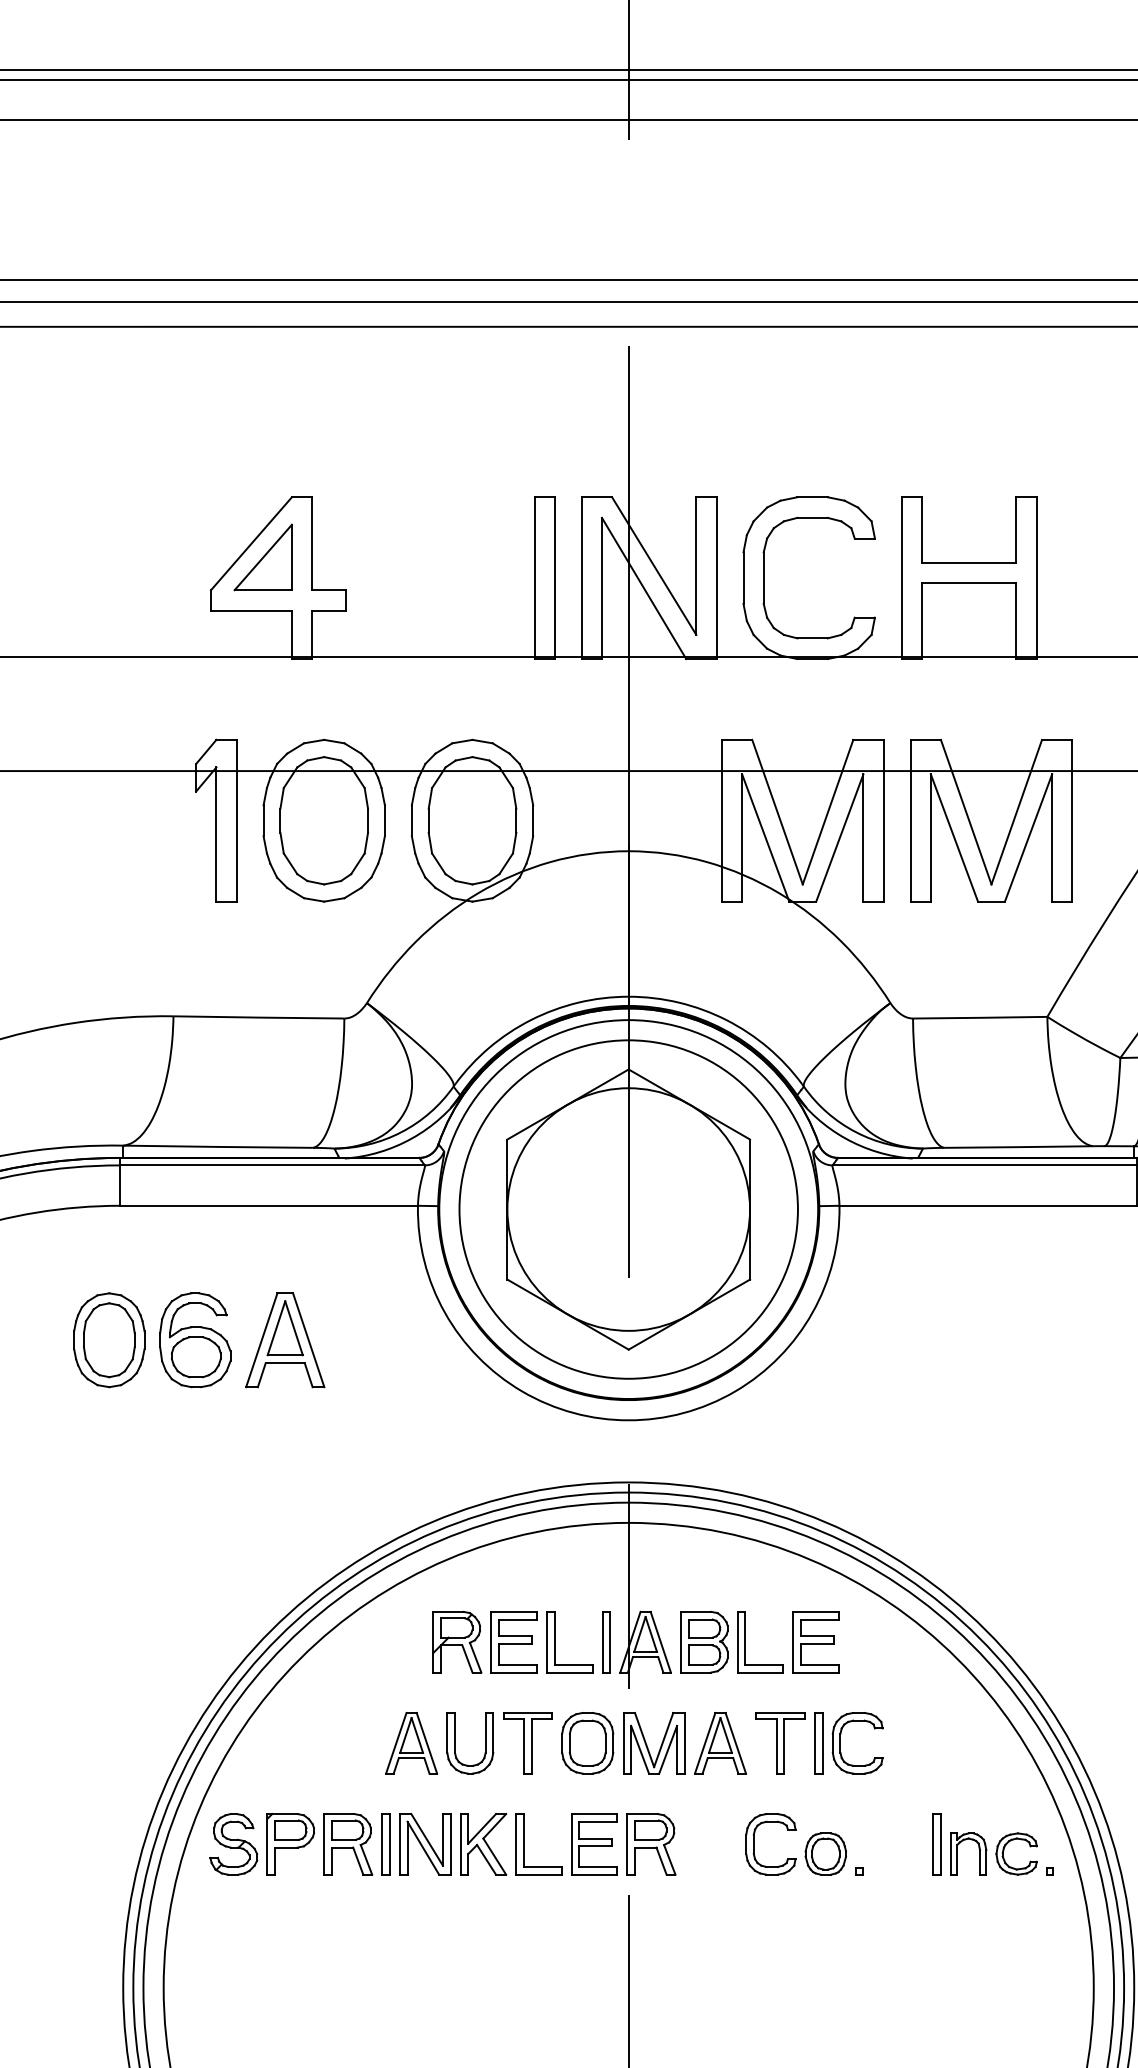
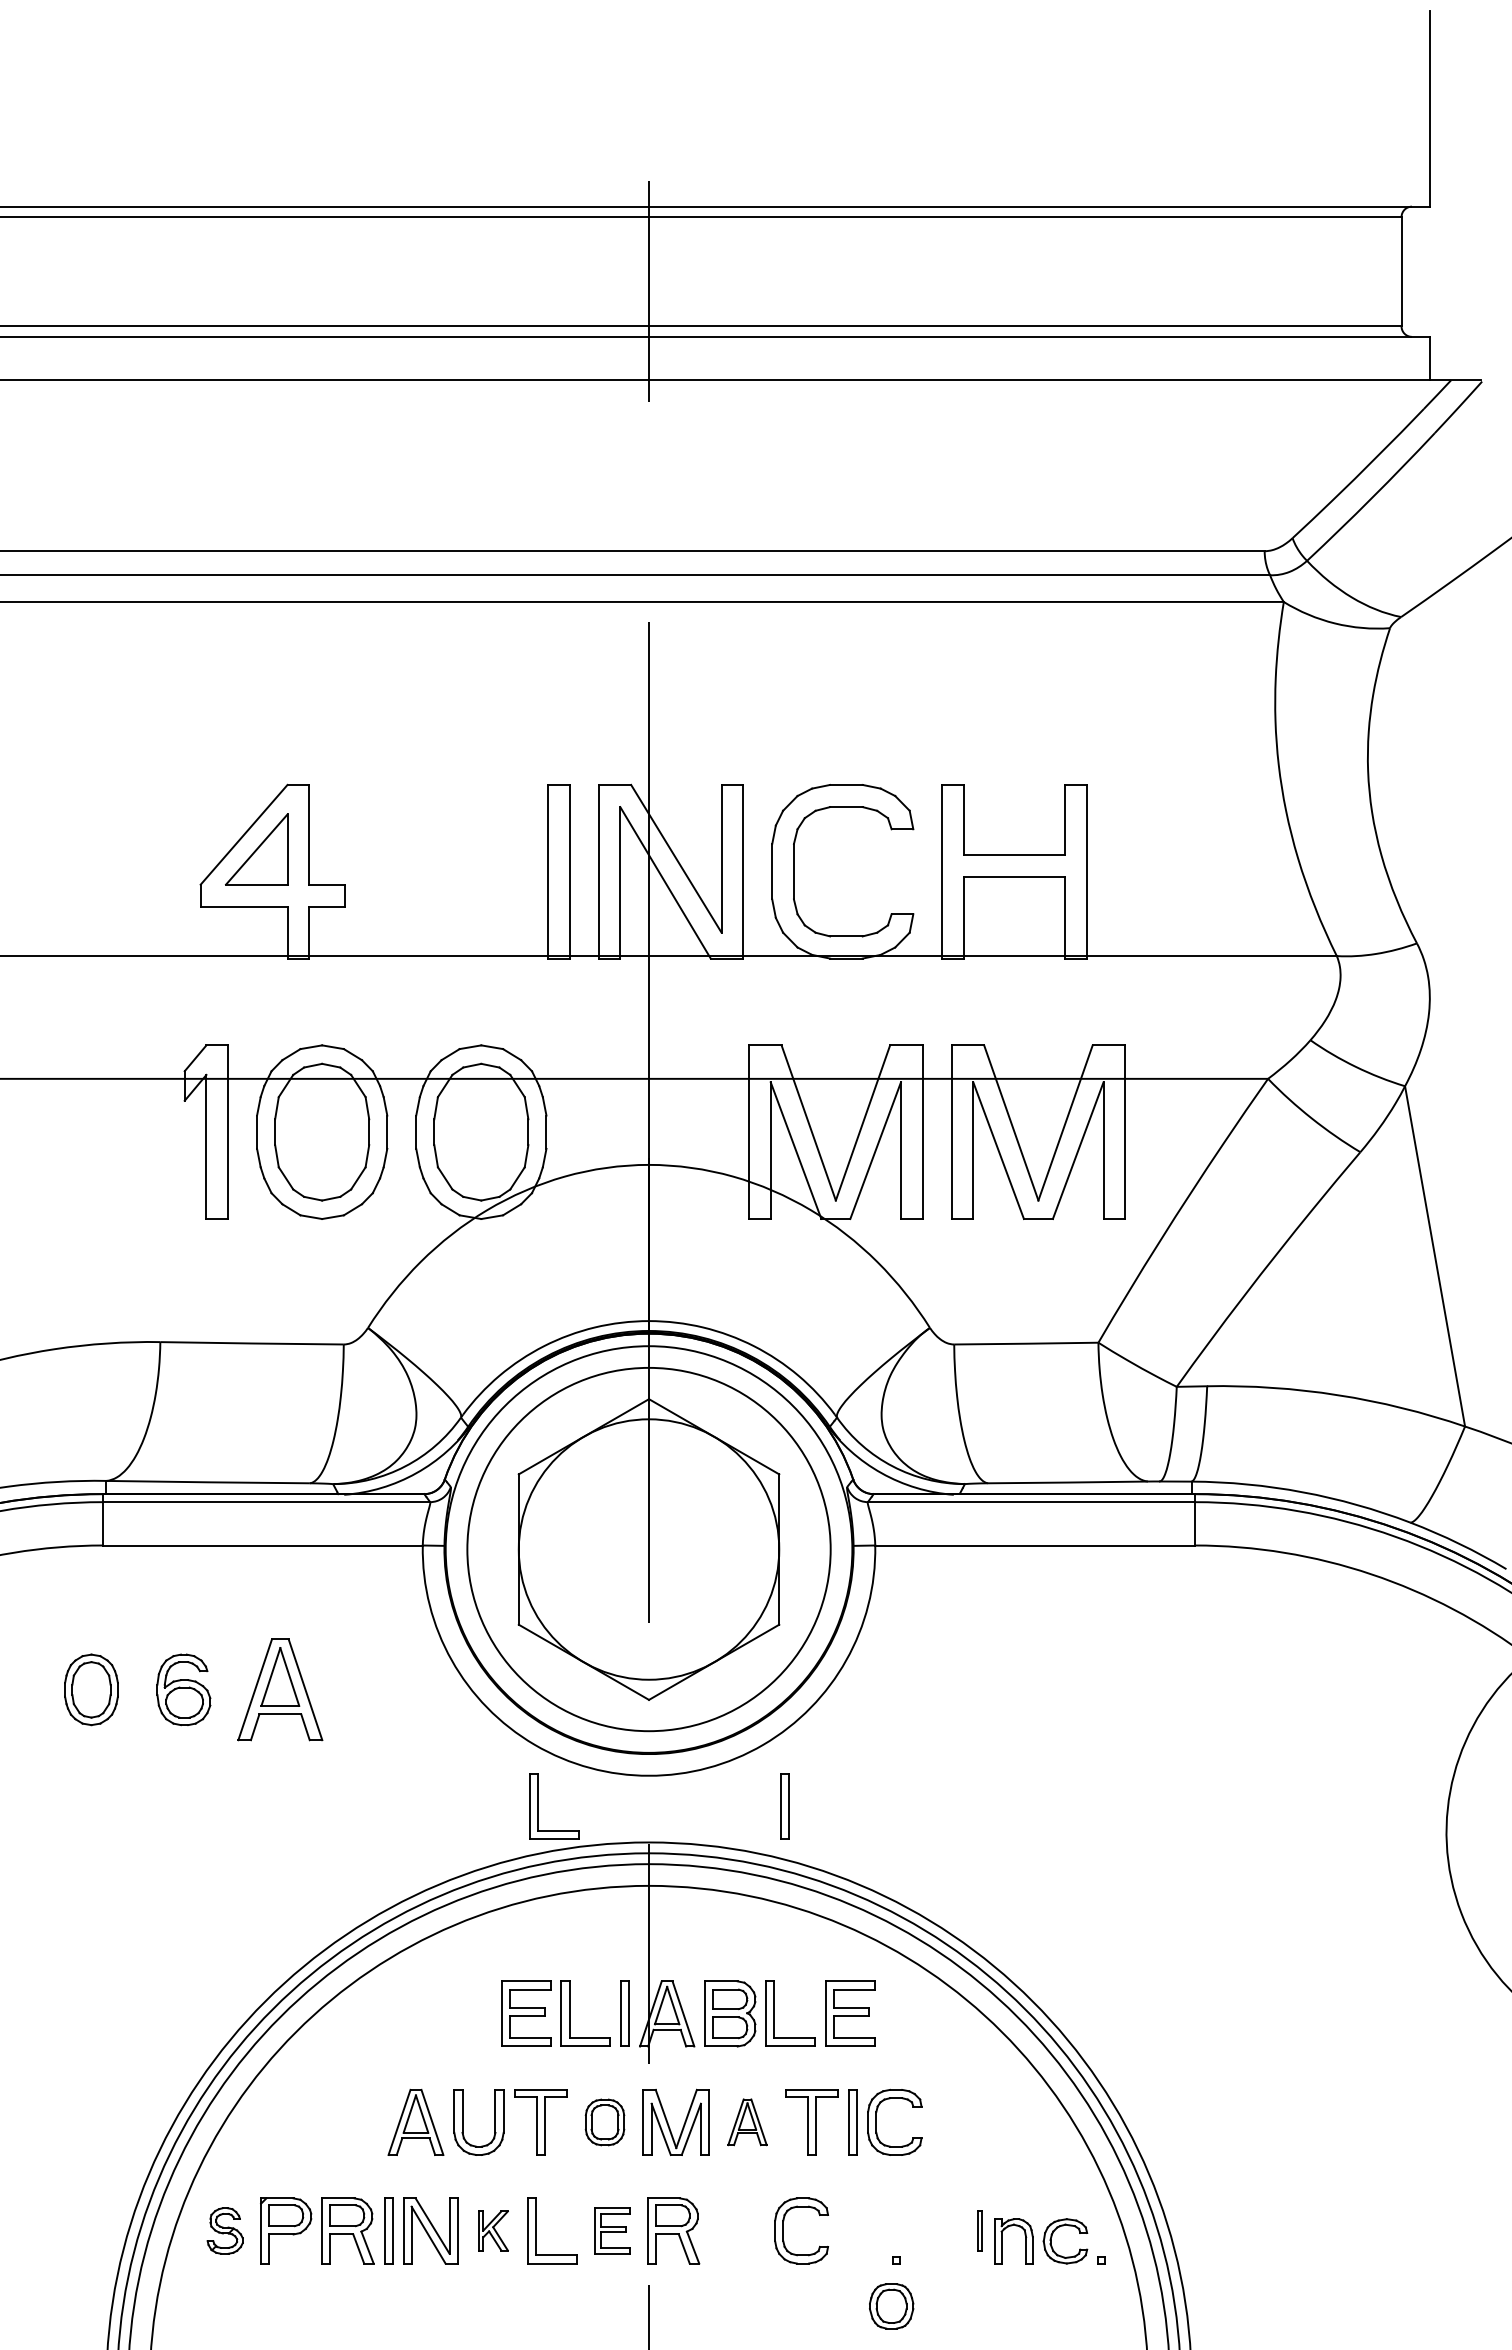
part: (109, 1339) -> (91, 1689), size x0.7
part: (195, 1339) -> (183, 1689), size x0.7
part: (525, 1448) -> (538, 1806), added
part: (754, 1448) -> (784, 1806), added
part: (456, 1641) -> (464, 2013), removed
part: (720, 1742) -> (747, 2121), size x0.7
part: (587, 1743) -> (604, 2122), size x0.7
part: (234, 1843) -> (225, 2230), size x0.7
part: (483, 1843) -> (493, 2230), size x0.6
part: (594, 1843) -> (612, 2230), size x0.7
part: (936, 1843) -> (979, 2230), size x0.6
part: (825, 1854) -> (891, 2306), moved

